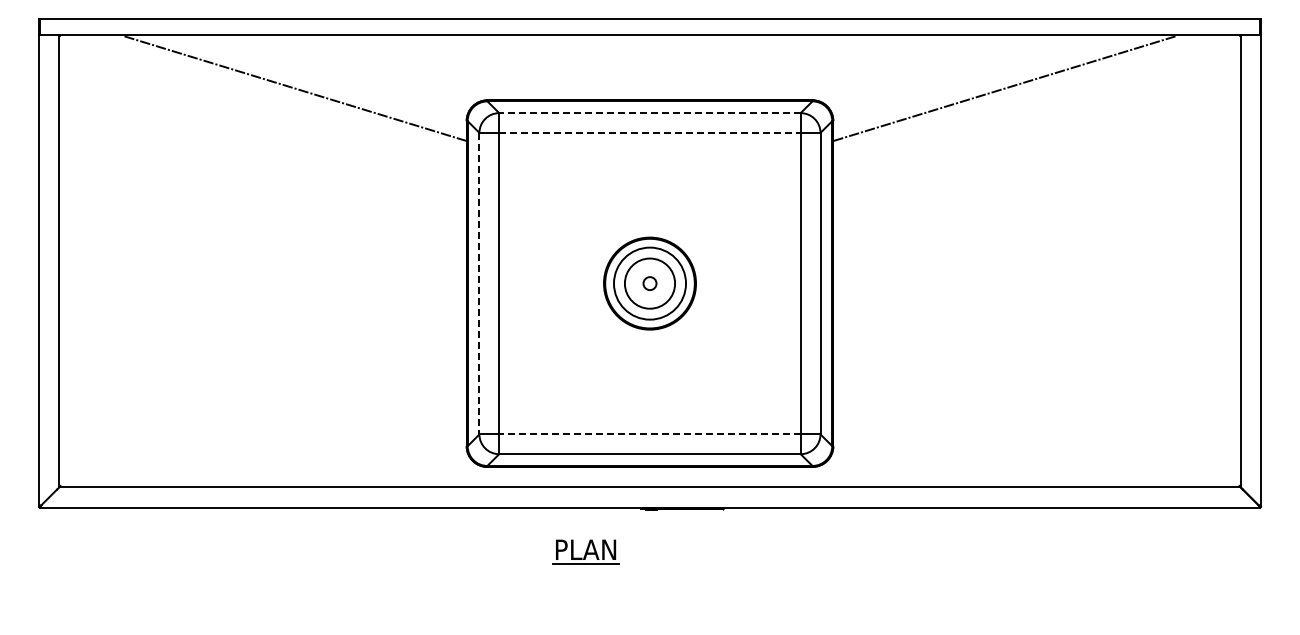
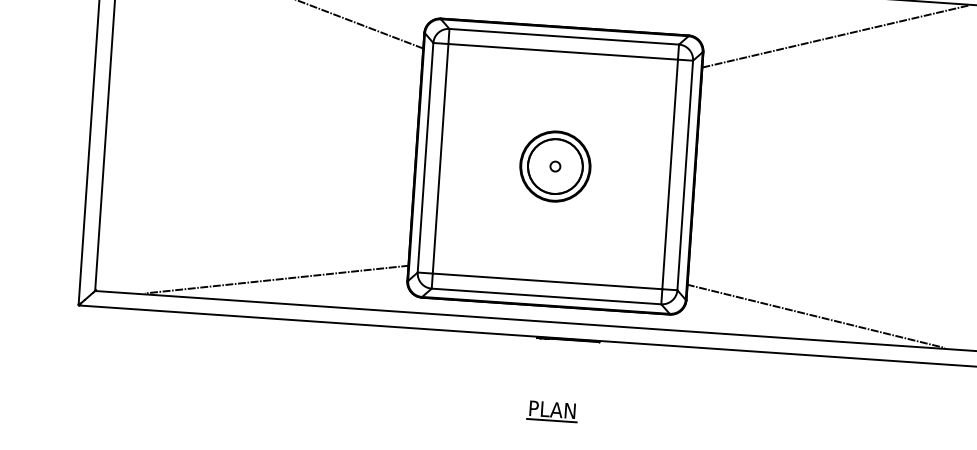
line: (649, 113) -> (563, 37), dashed -> solid
line: (649, 132) -> (562, 51), dashed -> solid
line: (479, 283) -> (425, 157), dashed -> solid
circle: (649, 283) -> (555, 166), size x1.43
line: (649, 434) -> (547, 281), dashed -> solid
line: (295, 456) -> (276, 279), added
line: (1003, 456) -> (815, 316), added
part: (585, 551) -> (552, 411), moved

